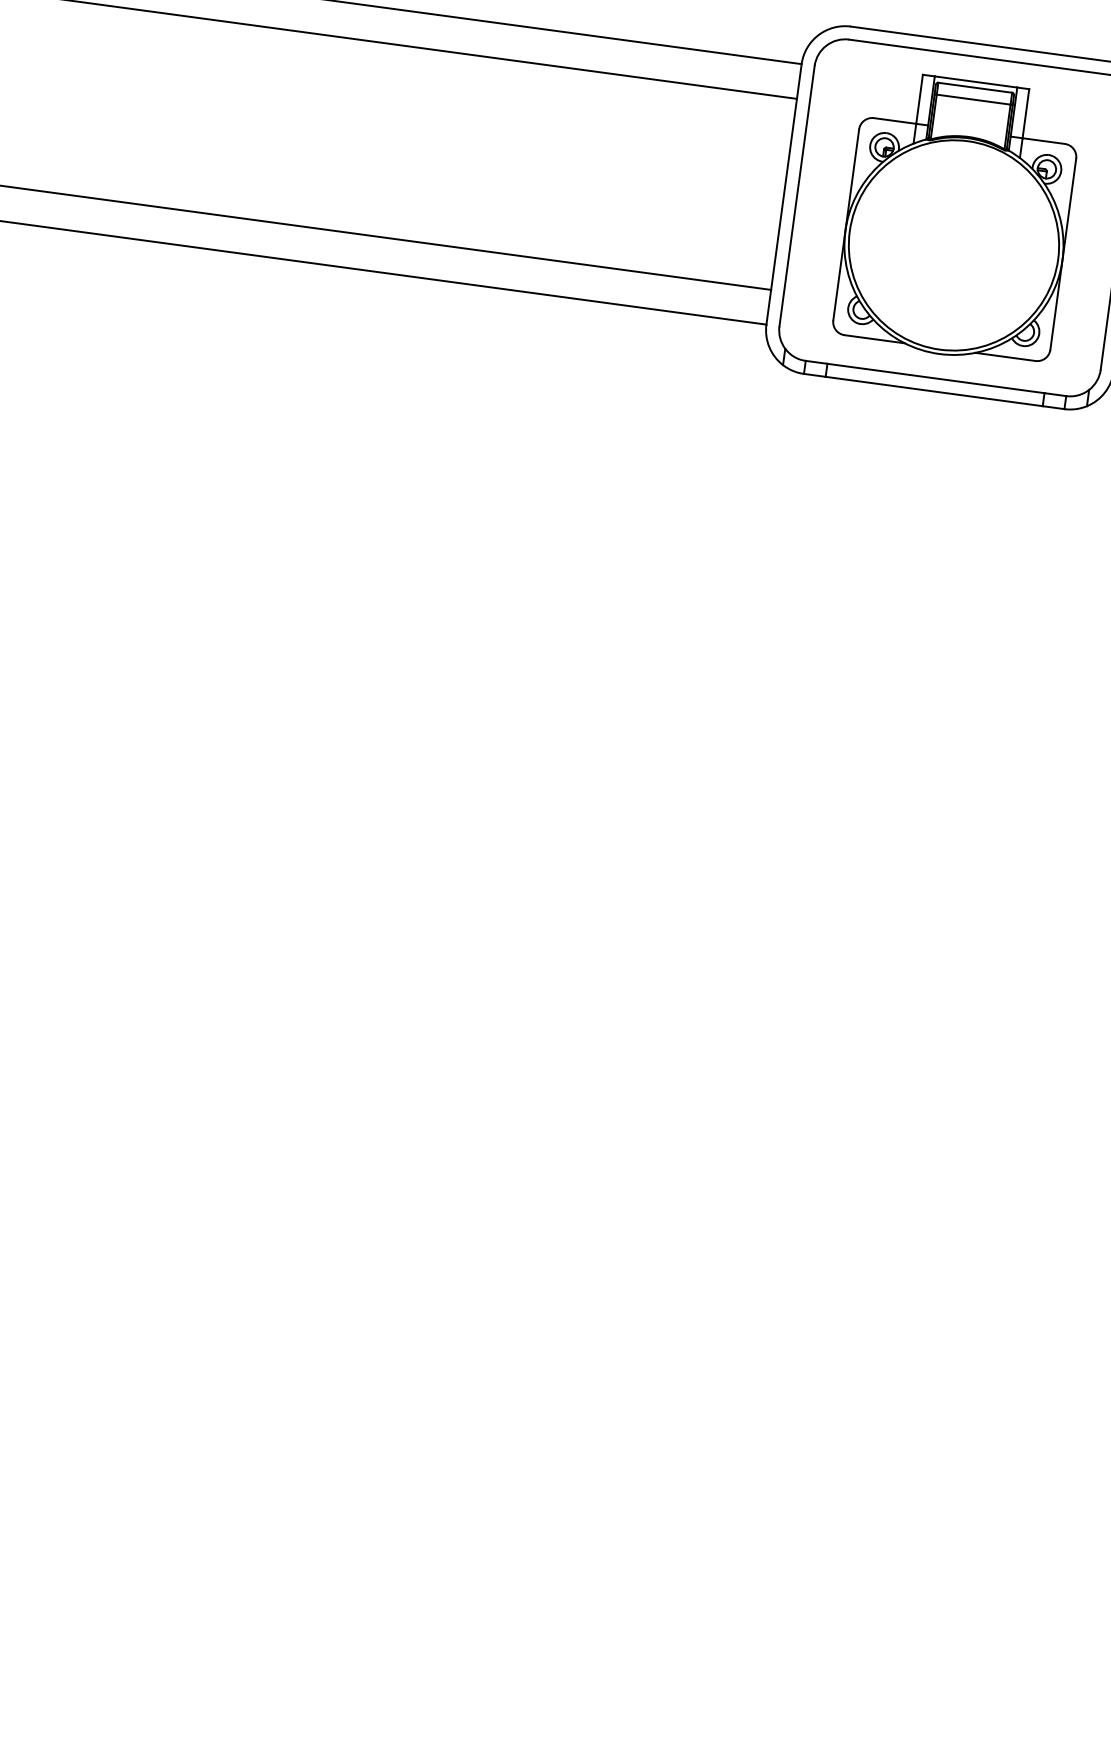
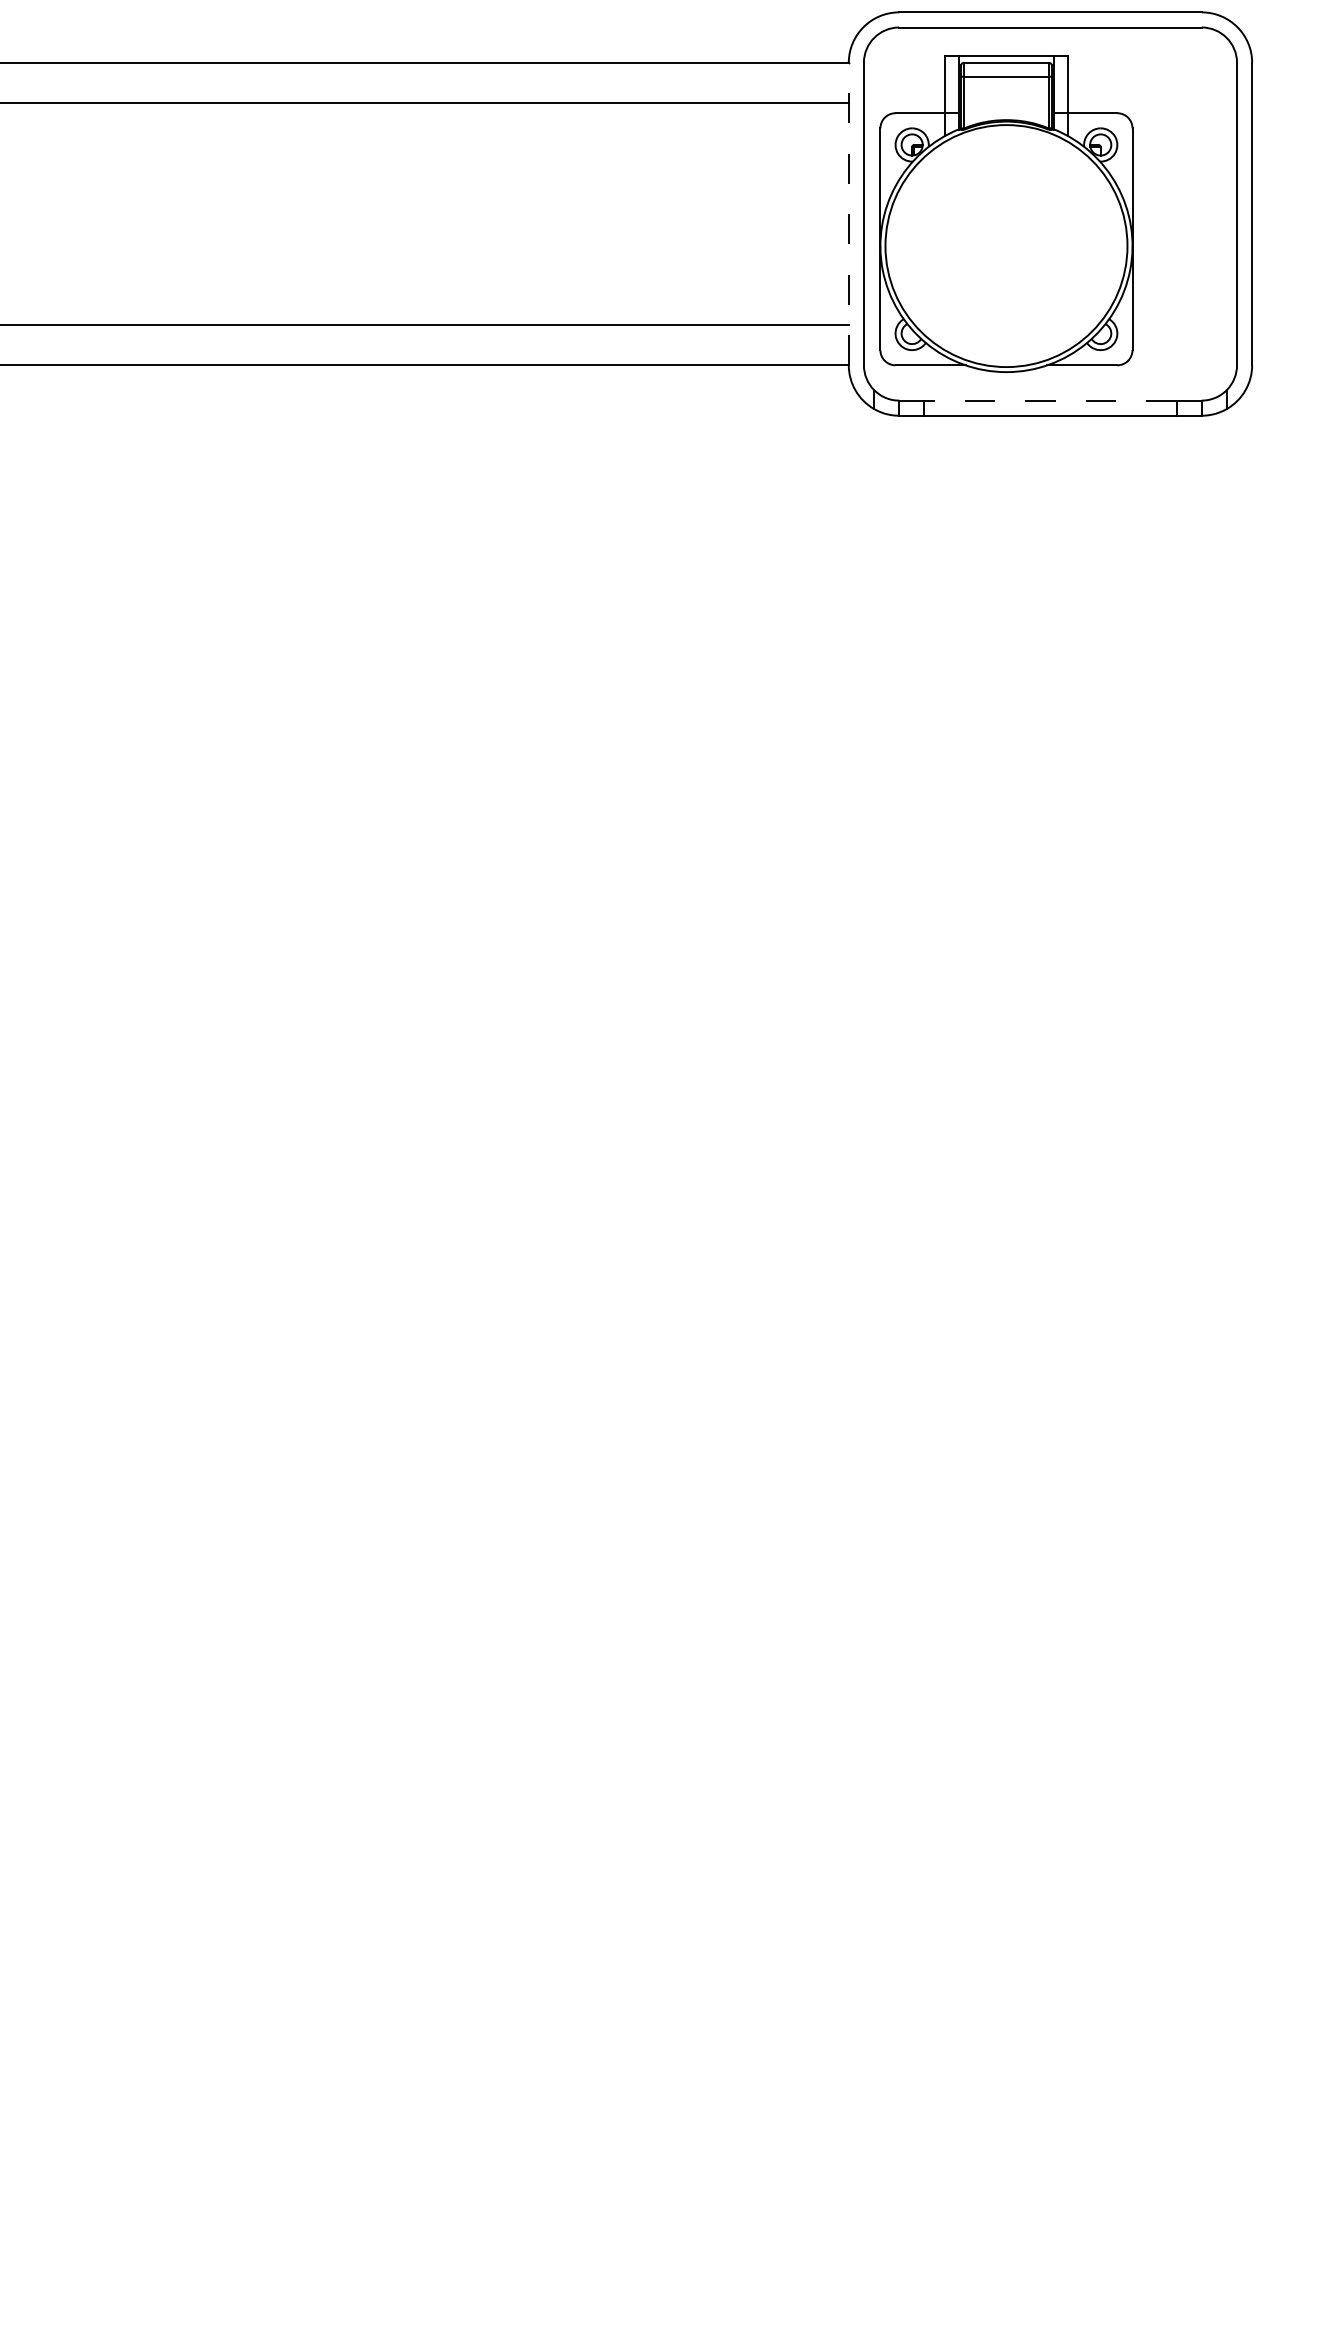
line: (783, 193) -> (848, 213), solid -> dashed
part: (957, 217) -> (1006, 213), moved
line: (935, 378) -> (1049, 400), solid -> dashed

